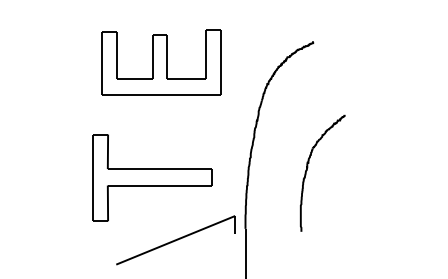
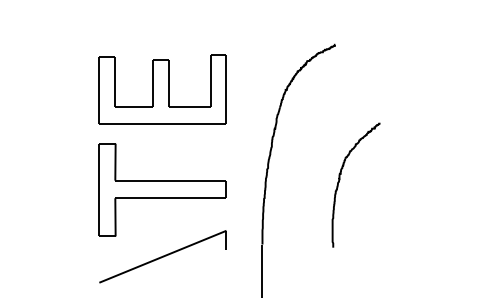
part: (161, 62) -> (162, 89), moved
part: (308, 168) -> (340, 180), moved
part: (175, 240) -> (162, 256), moved

